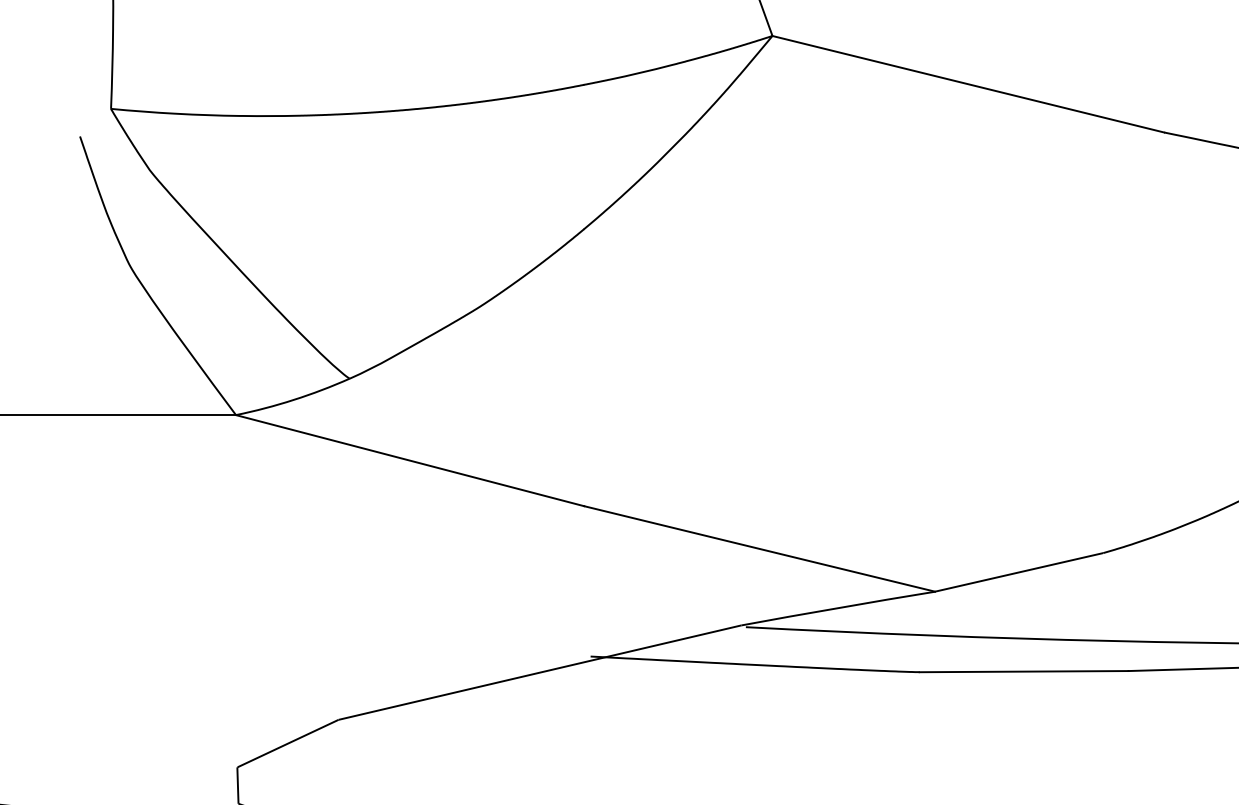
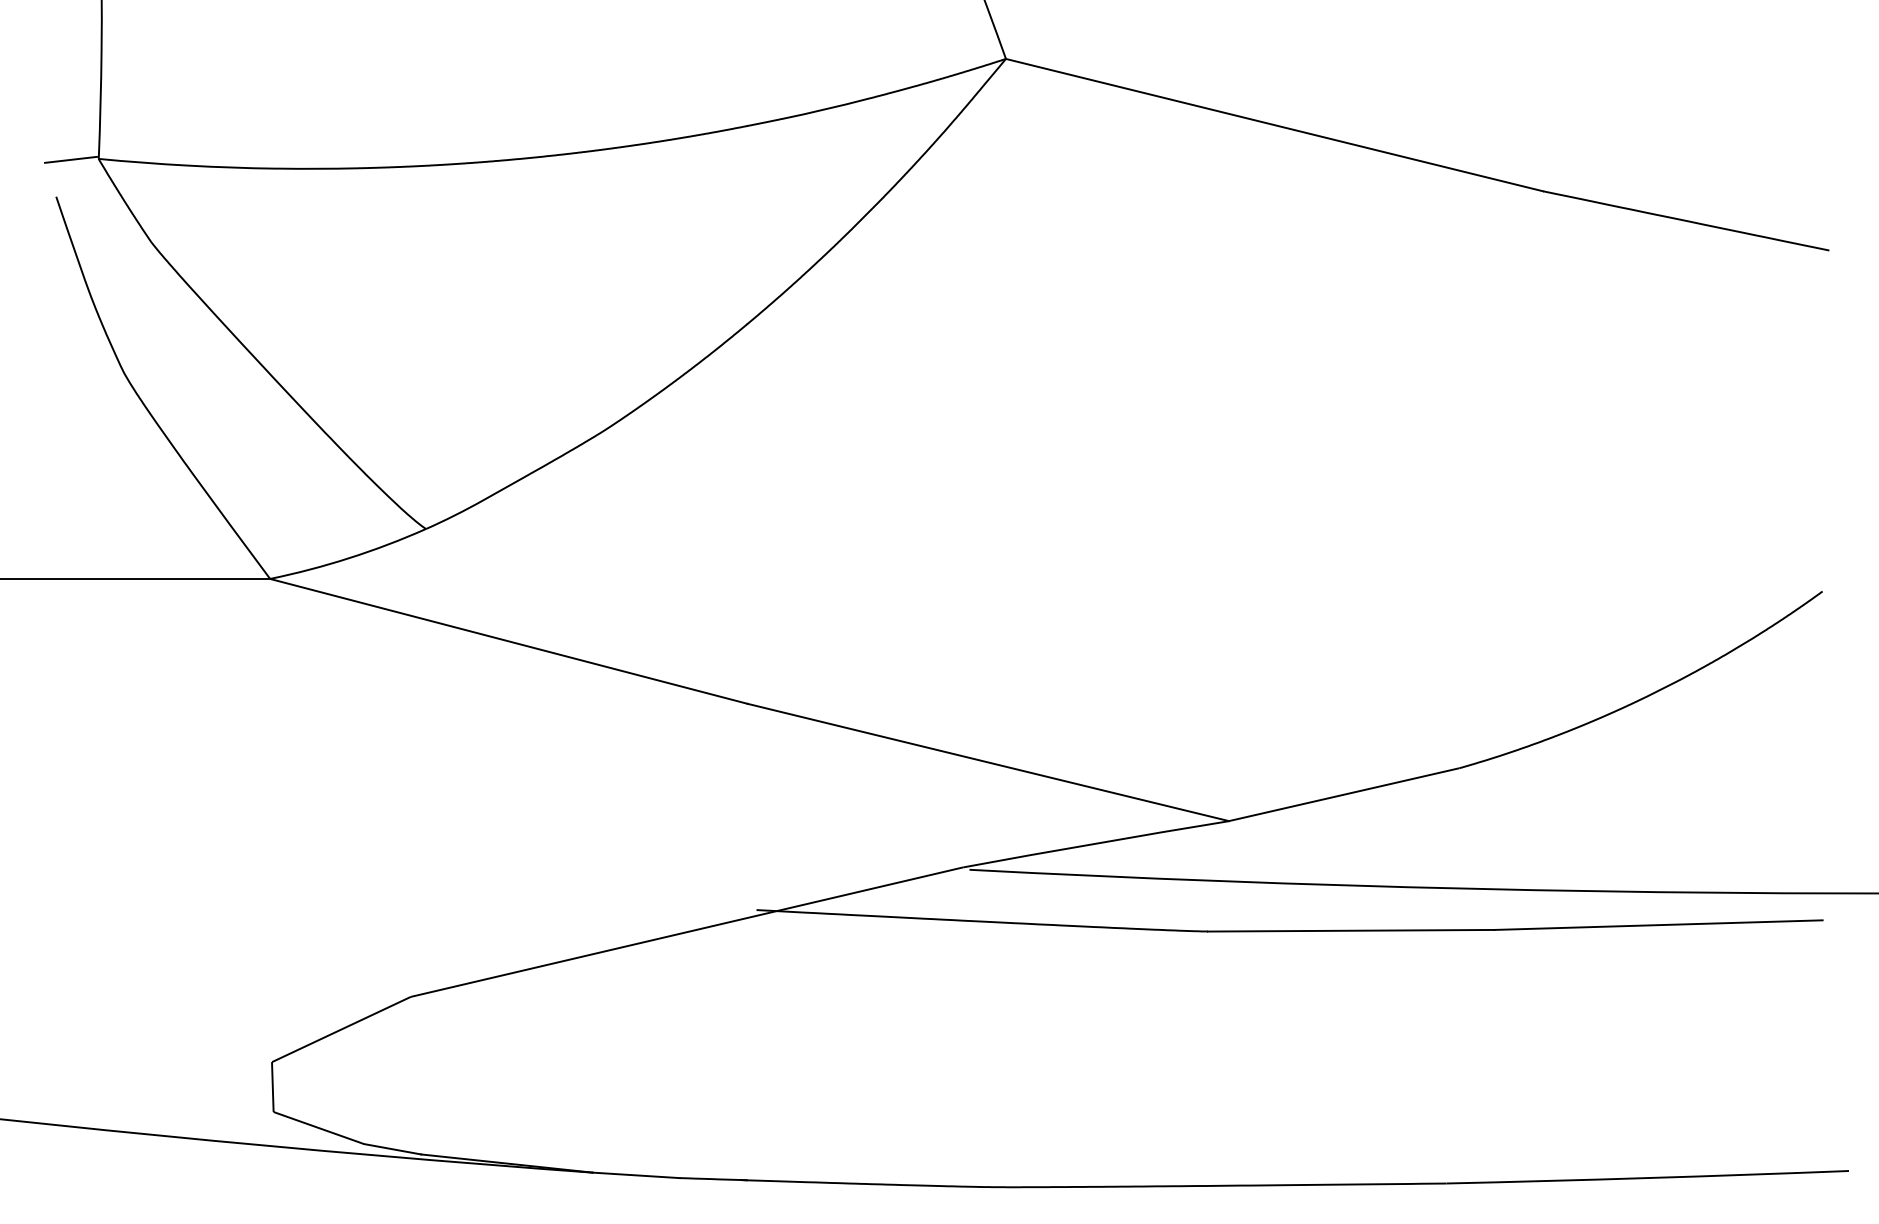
line: (91, 109) -> (71, 159), added

